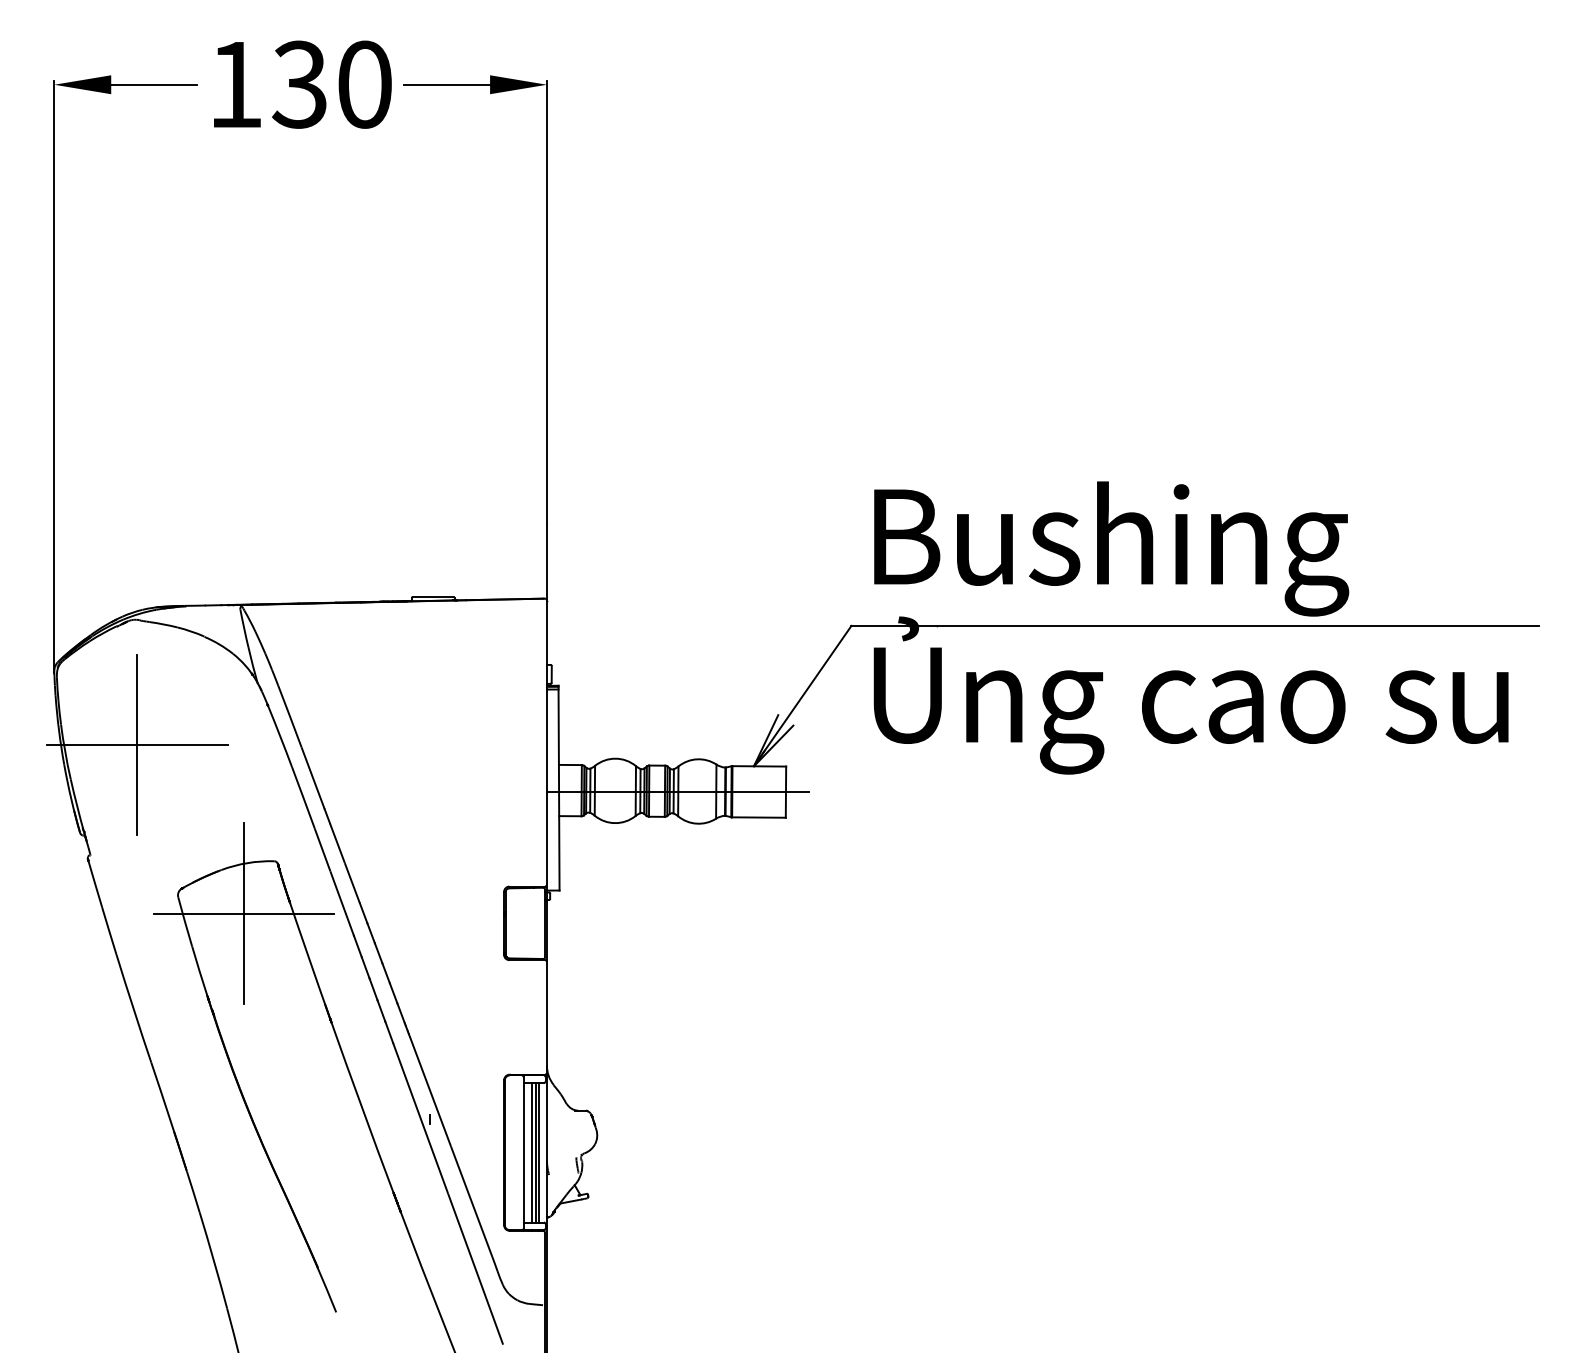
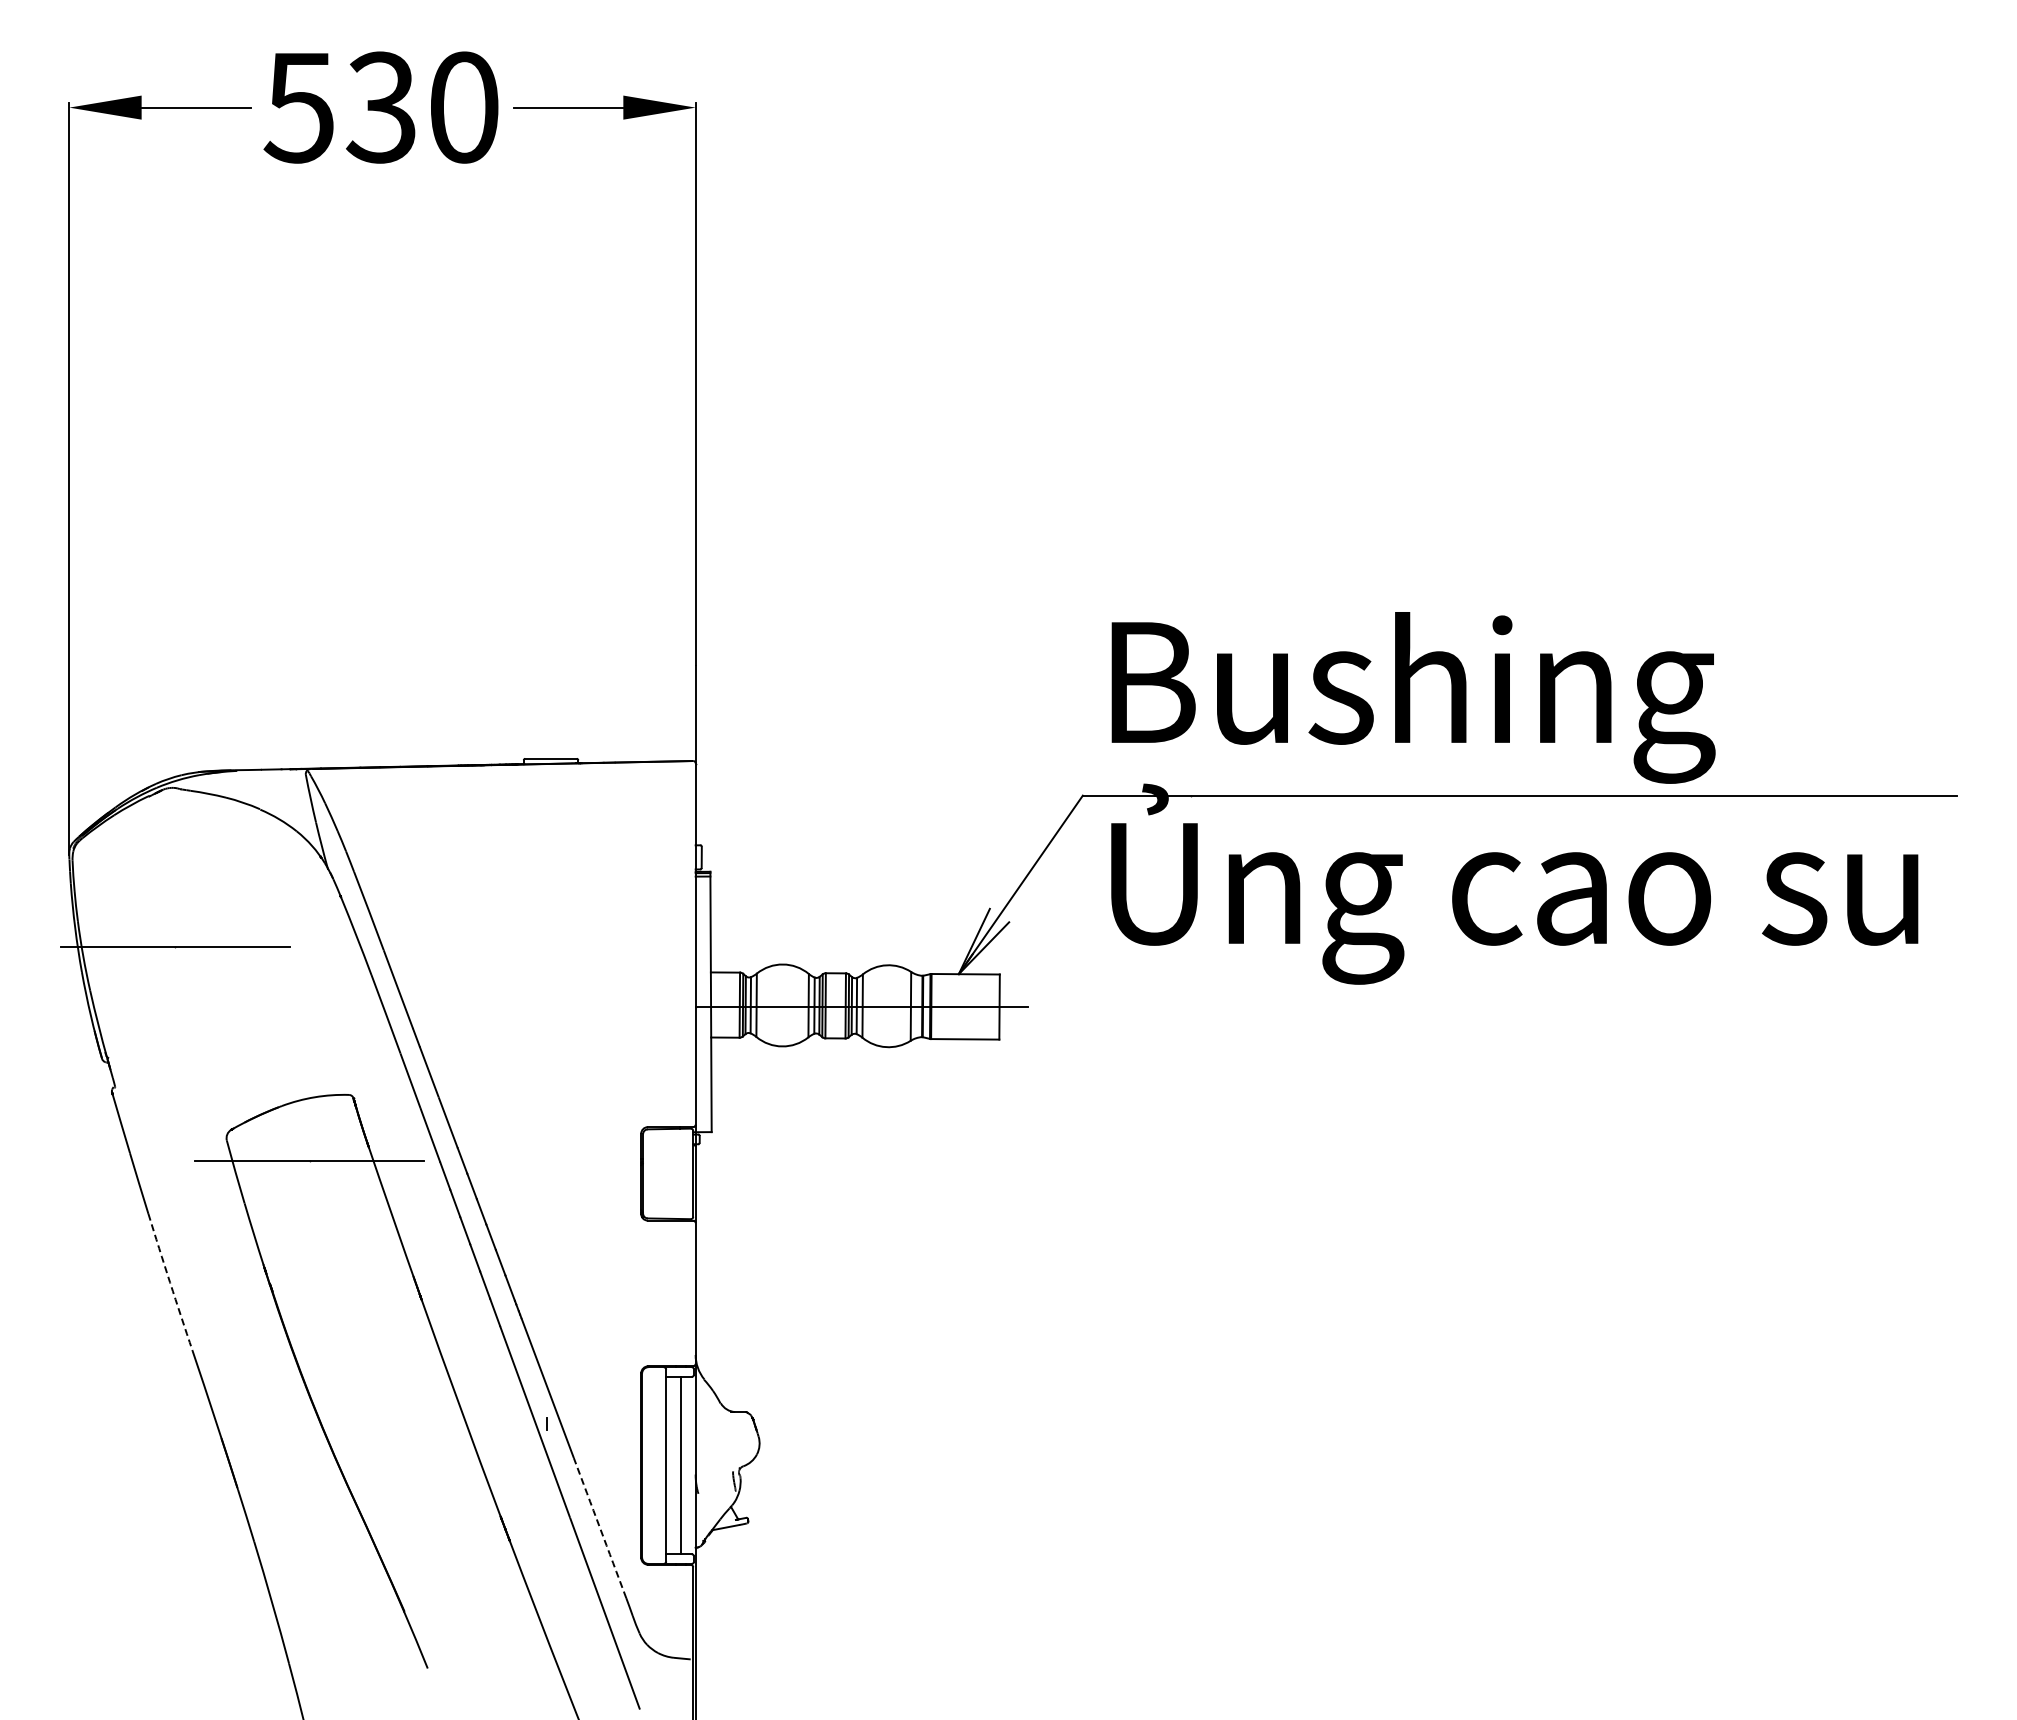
text: (234, 85) -> (298, 108), 130 -> 530
line: (137, 744) -> (175, 946), removed
line: (243, 912) -> (309, 1160), removed
arc: (133, 1008) -> (170, 1282), solid -> dashed
line: (531, 1152) -> (676, 1465), removed
line: (539, 1152) -> (686, 1465), removed
arc: (472, 1202) -> (600, 1528), solid -> dashed

